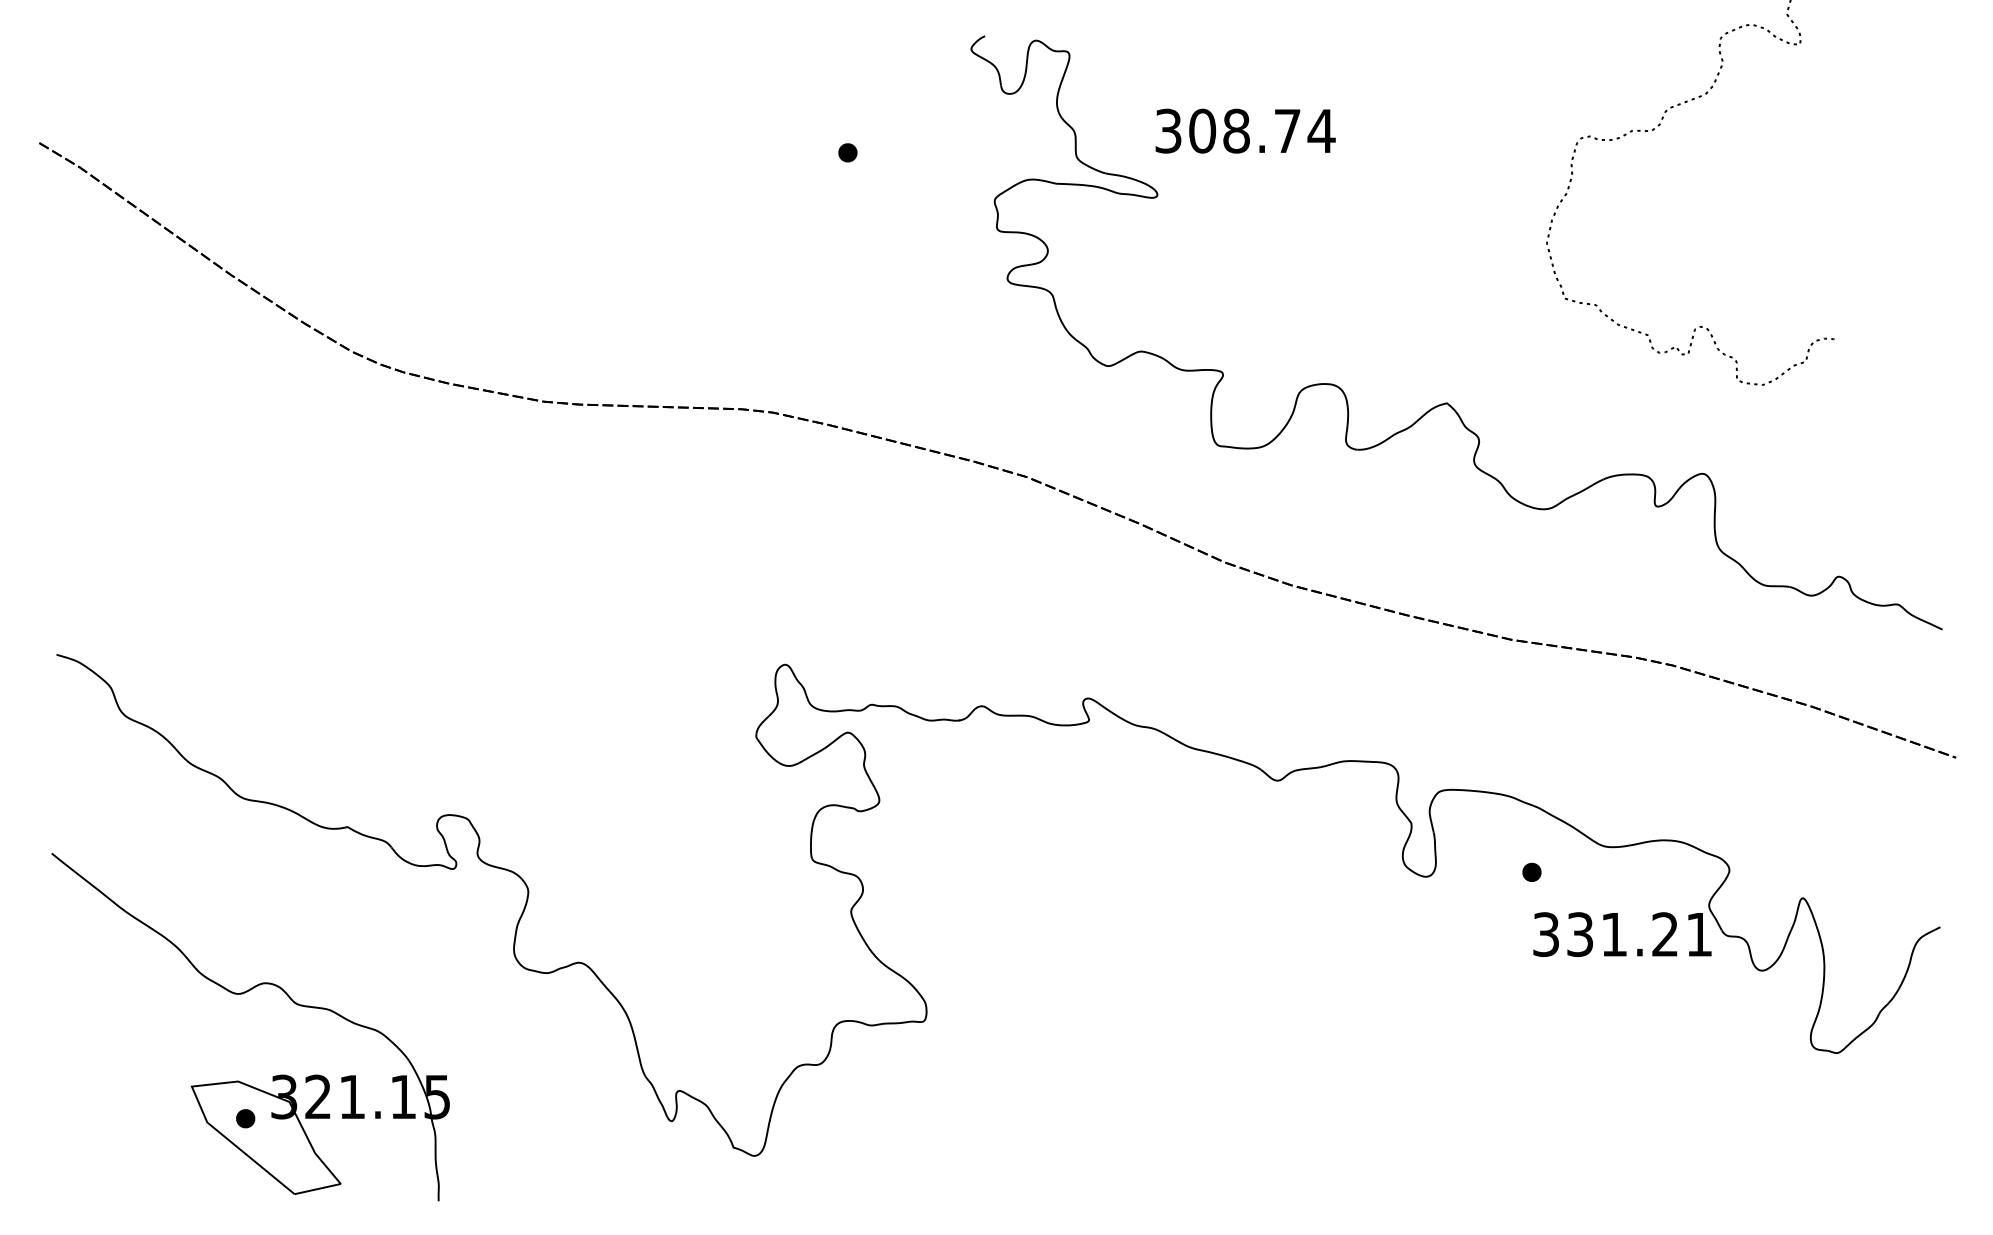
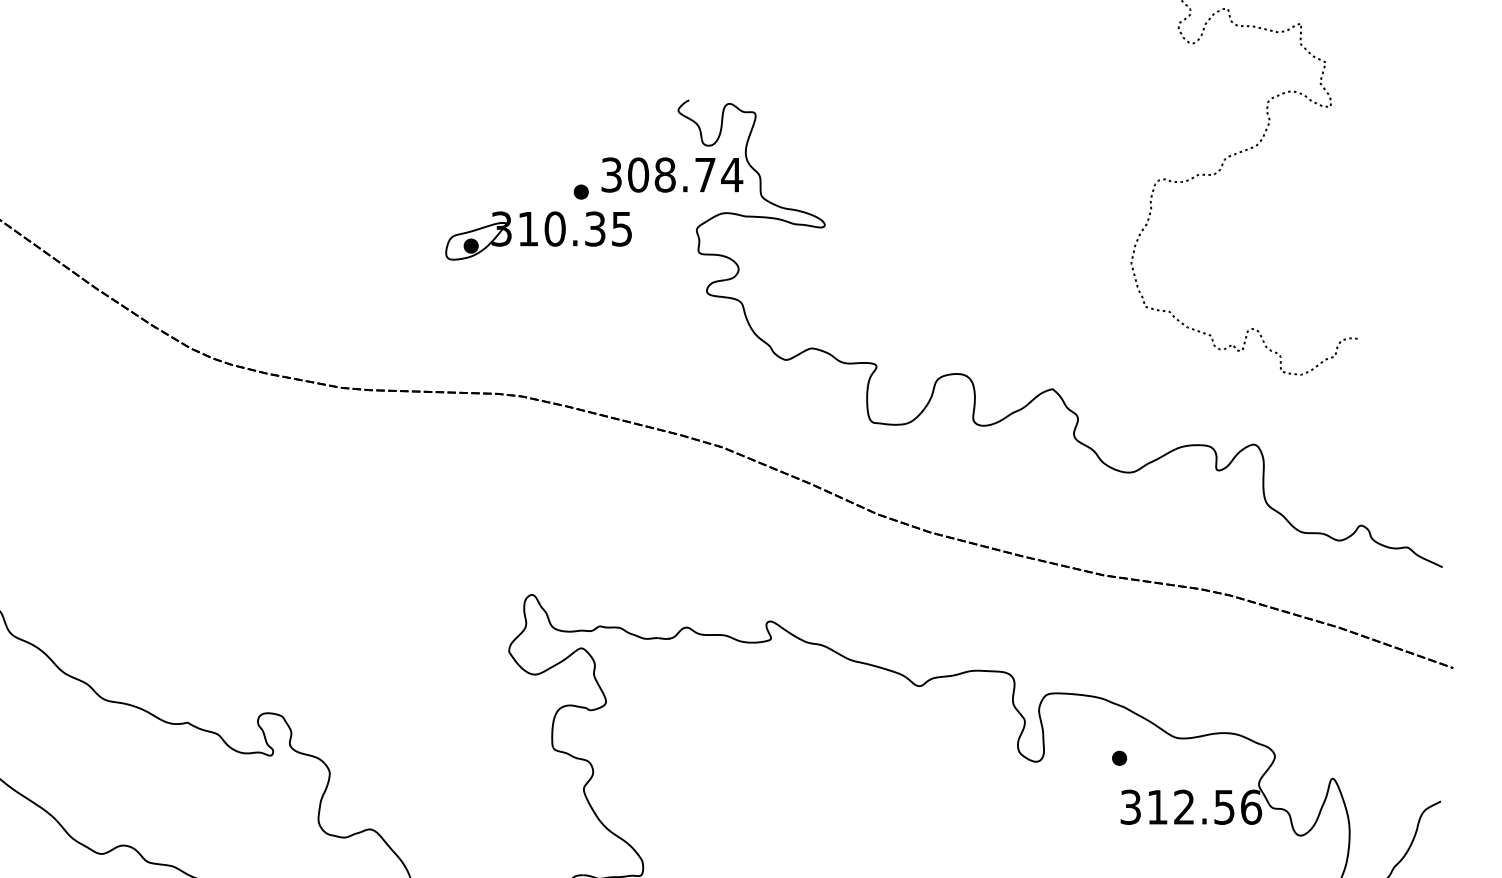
text: (1245, 130) -> (672, 174), moved
part: (792, 216) -> (537, 242), added
text: (1640, 934) -> (1204, 807), 331.21 -> 312.56

